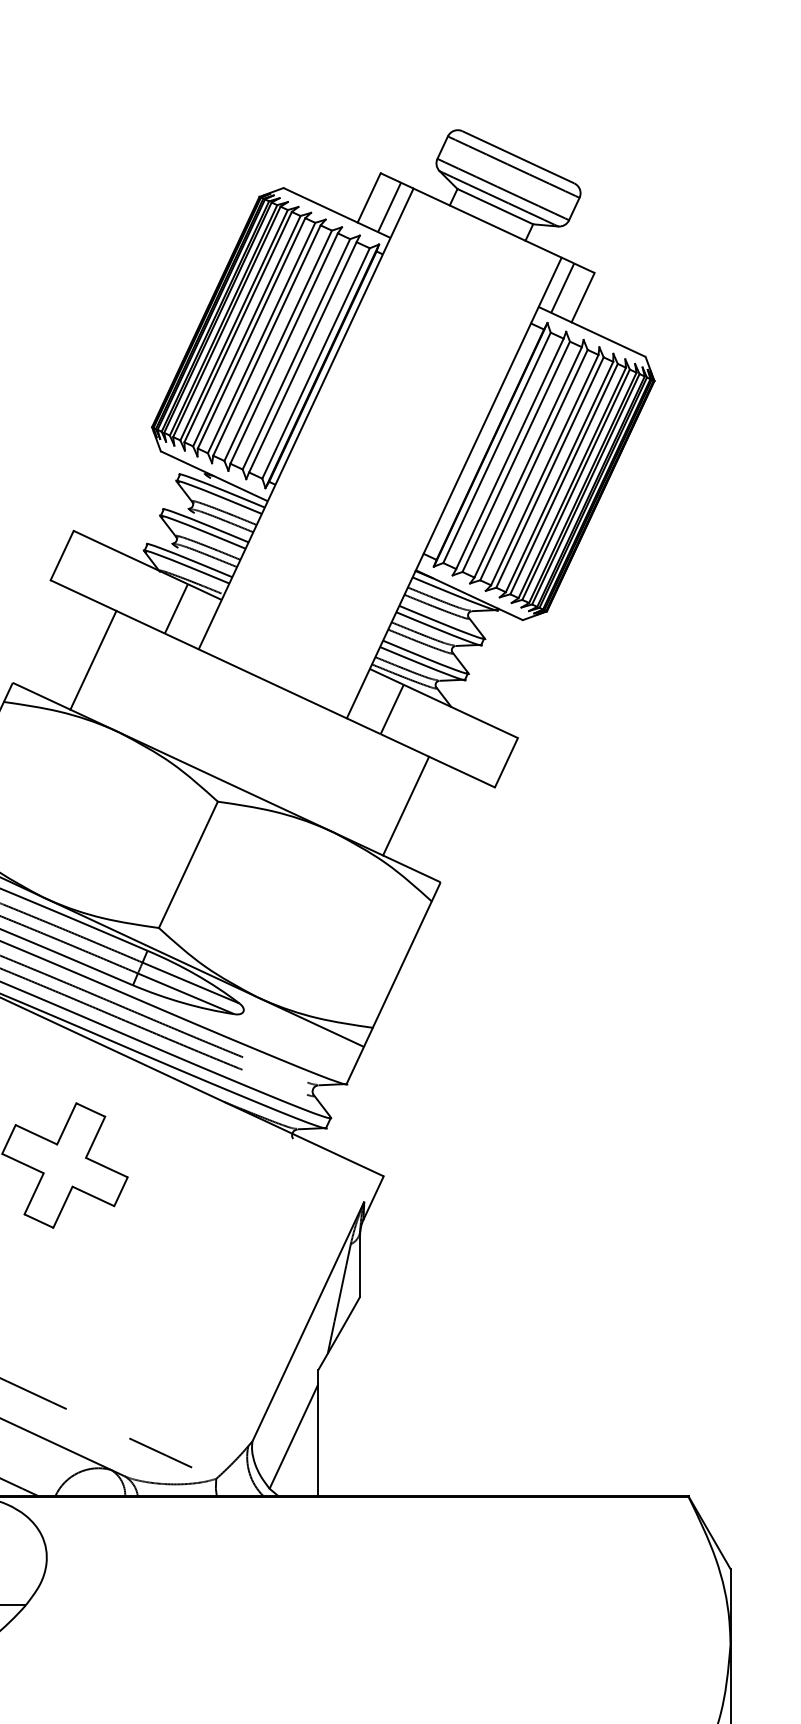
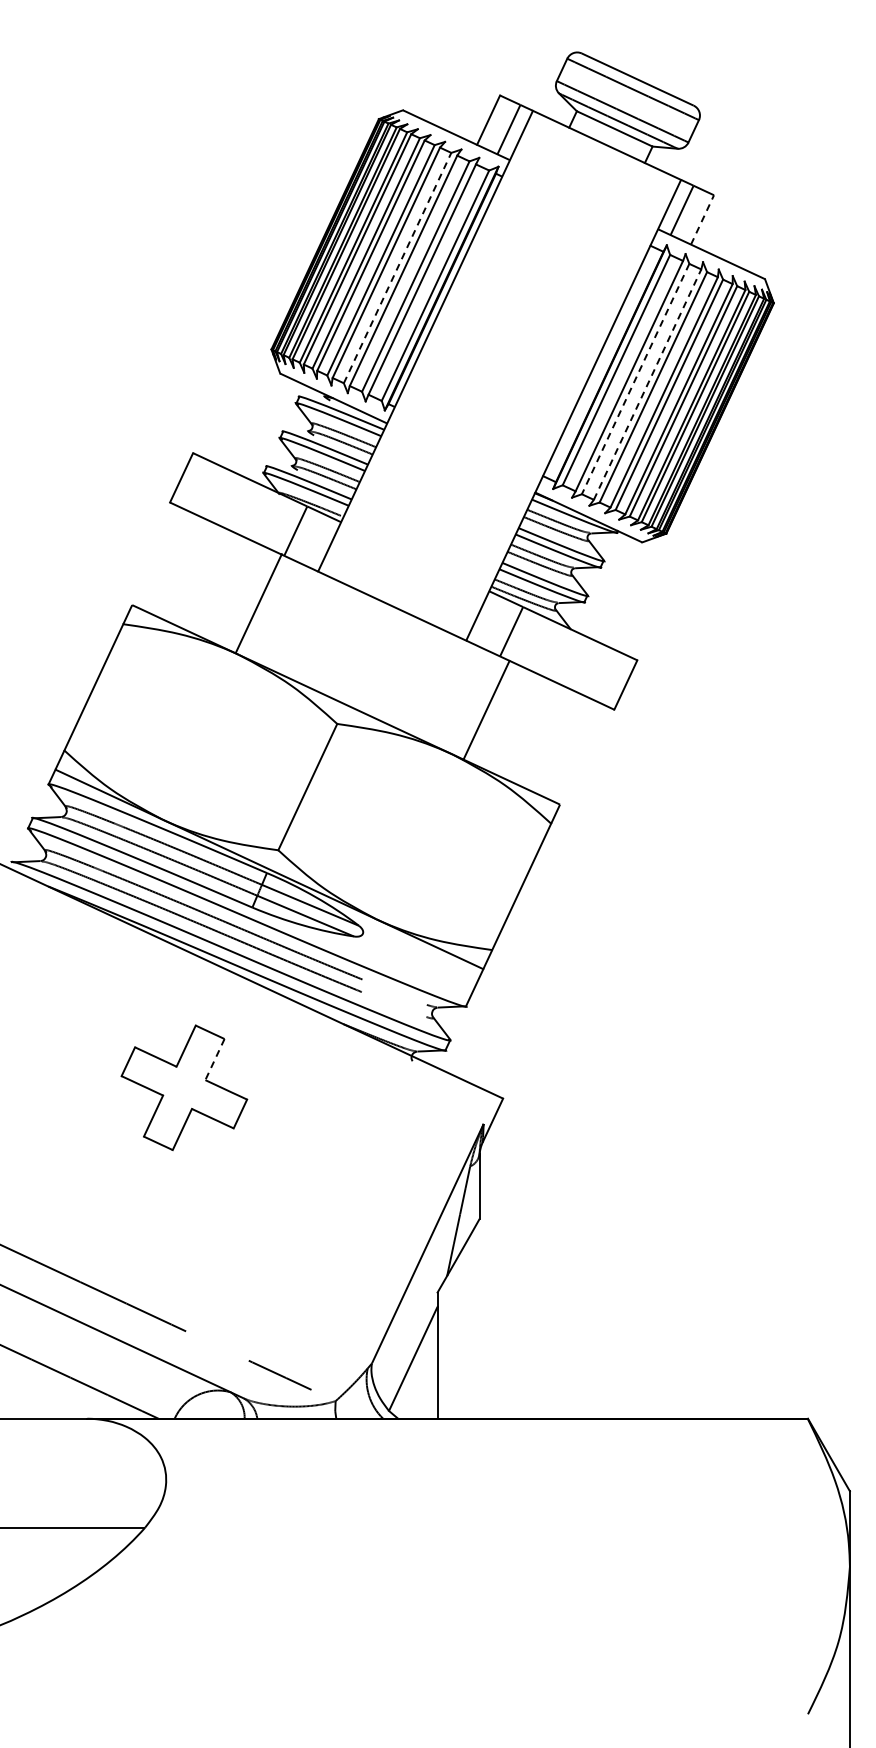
line: (583, 297) -> (702, 219), solid -> dashed
line: (278, 345) -> (397, 267), solid -> dashed
line: (516, 457) -> (635, 379), solid -> dashed
line: (528, 462) -> (647, 384), solid -> dashed
line: (93, 660) -> (258, 603), moved
line: (406, 806) -> (486, 710), moved
line: (95, 1137) -> (214, 1059), solid -> dashed

